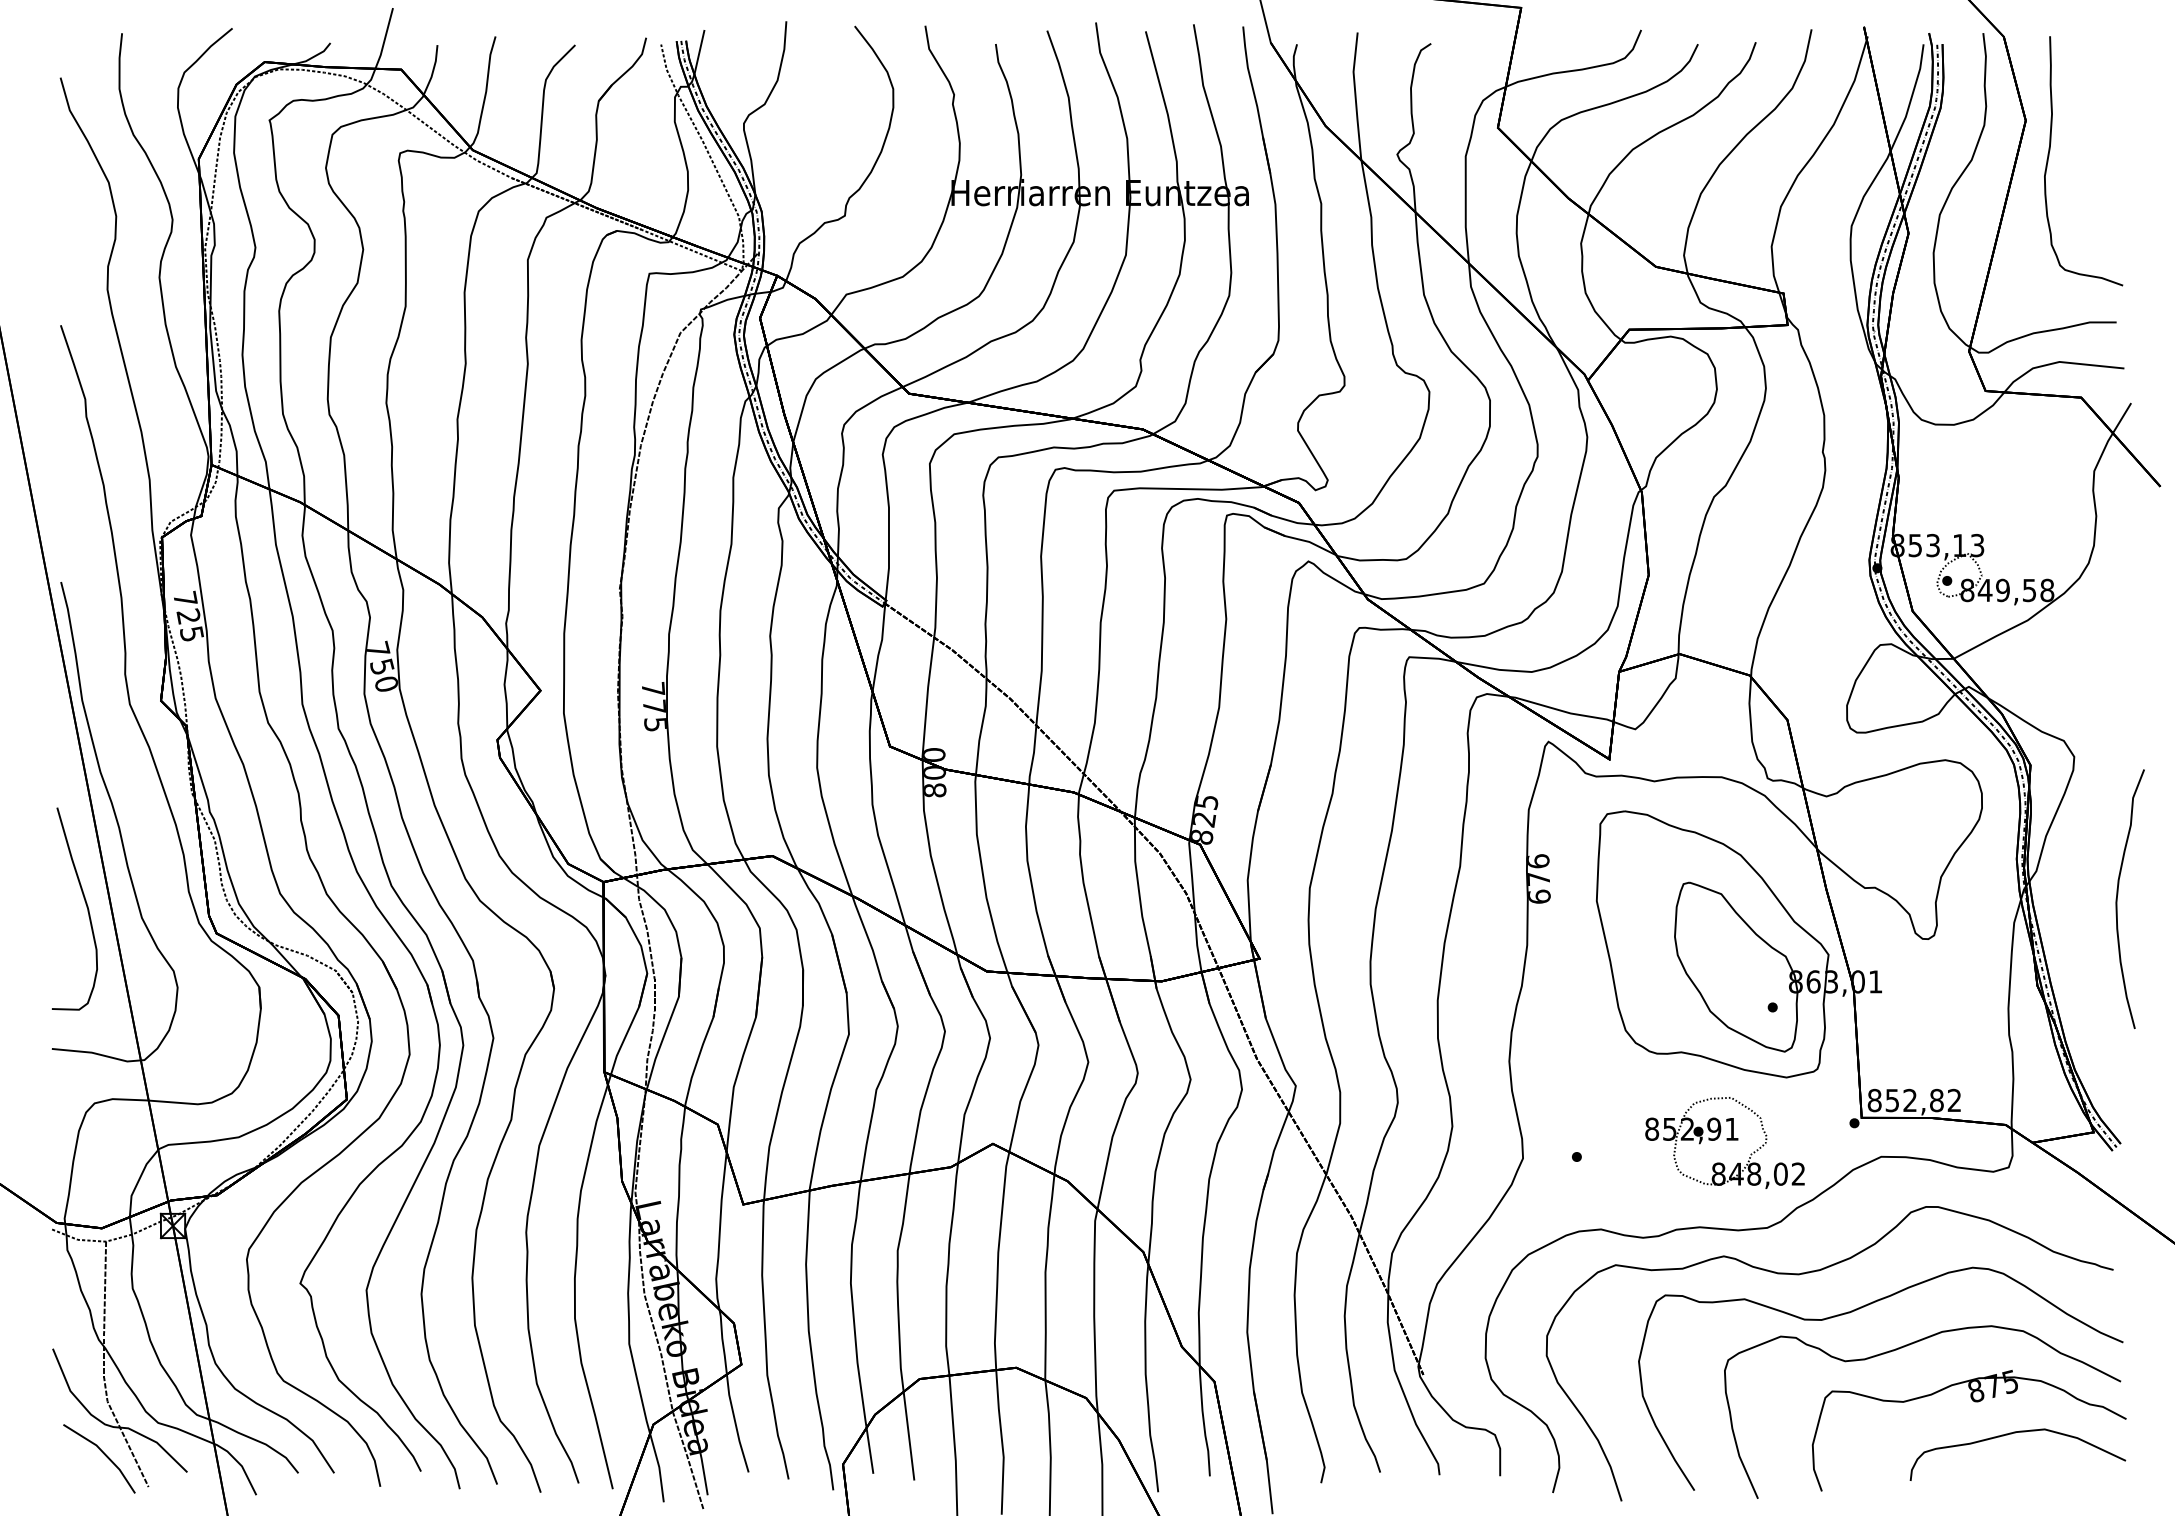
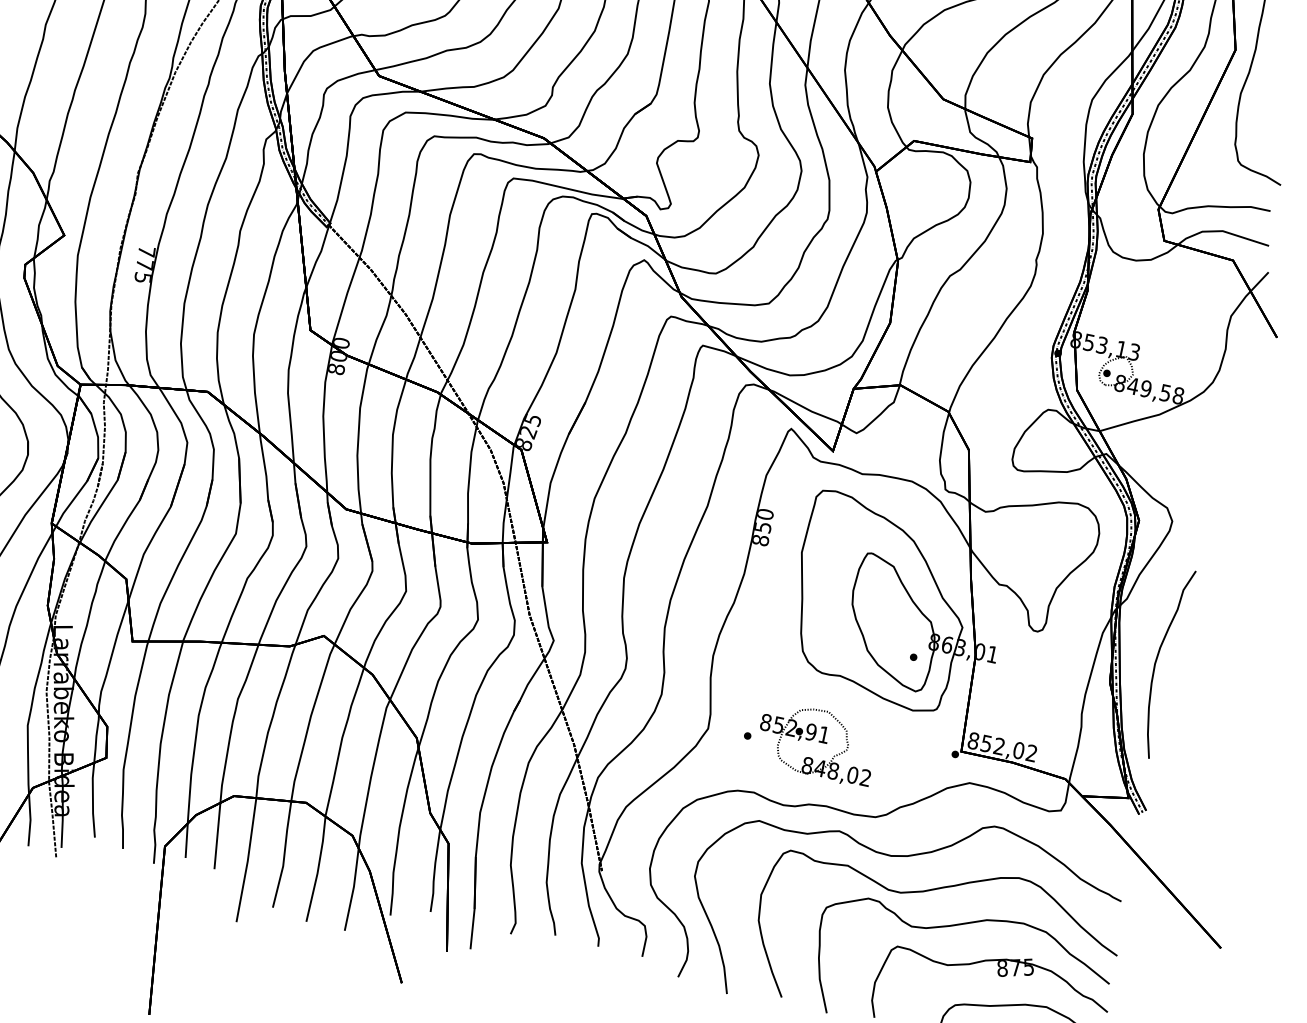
text: (1538, 878) -> (762, 527), 676 -> 850
curve: (2117, 899) -> (1156, 661), moved
text: (1936, 1100) -> (1018, 750), 852,82 -> 852,02
part: (1724, 1142) -> (816, 743), moved

